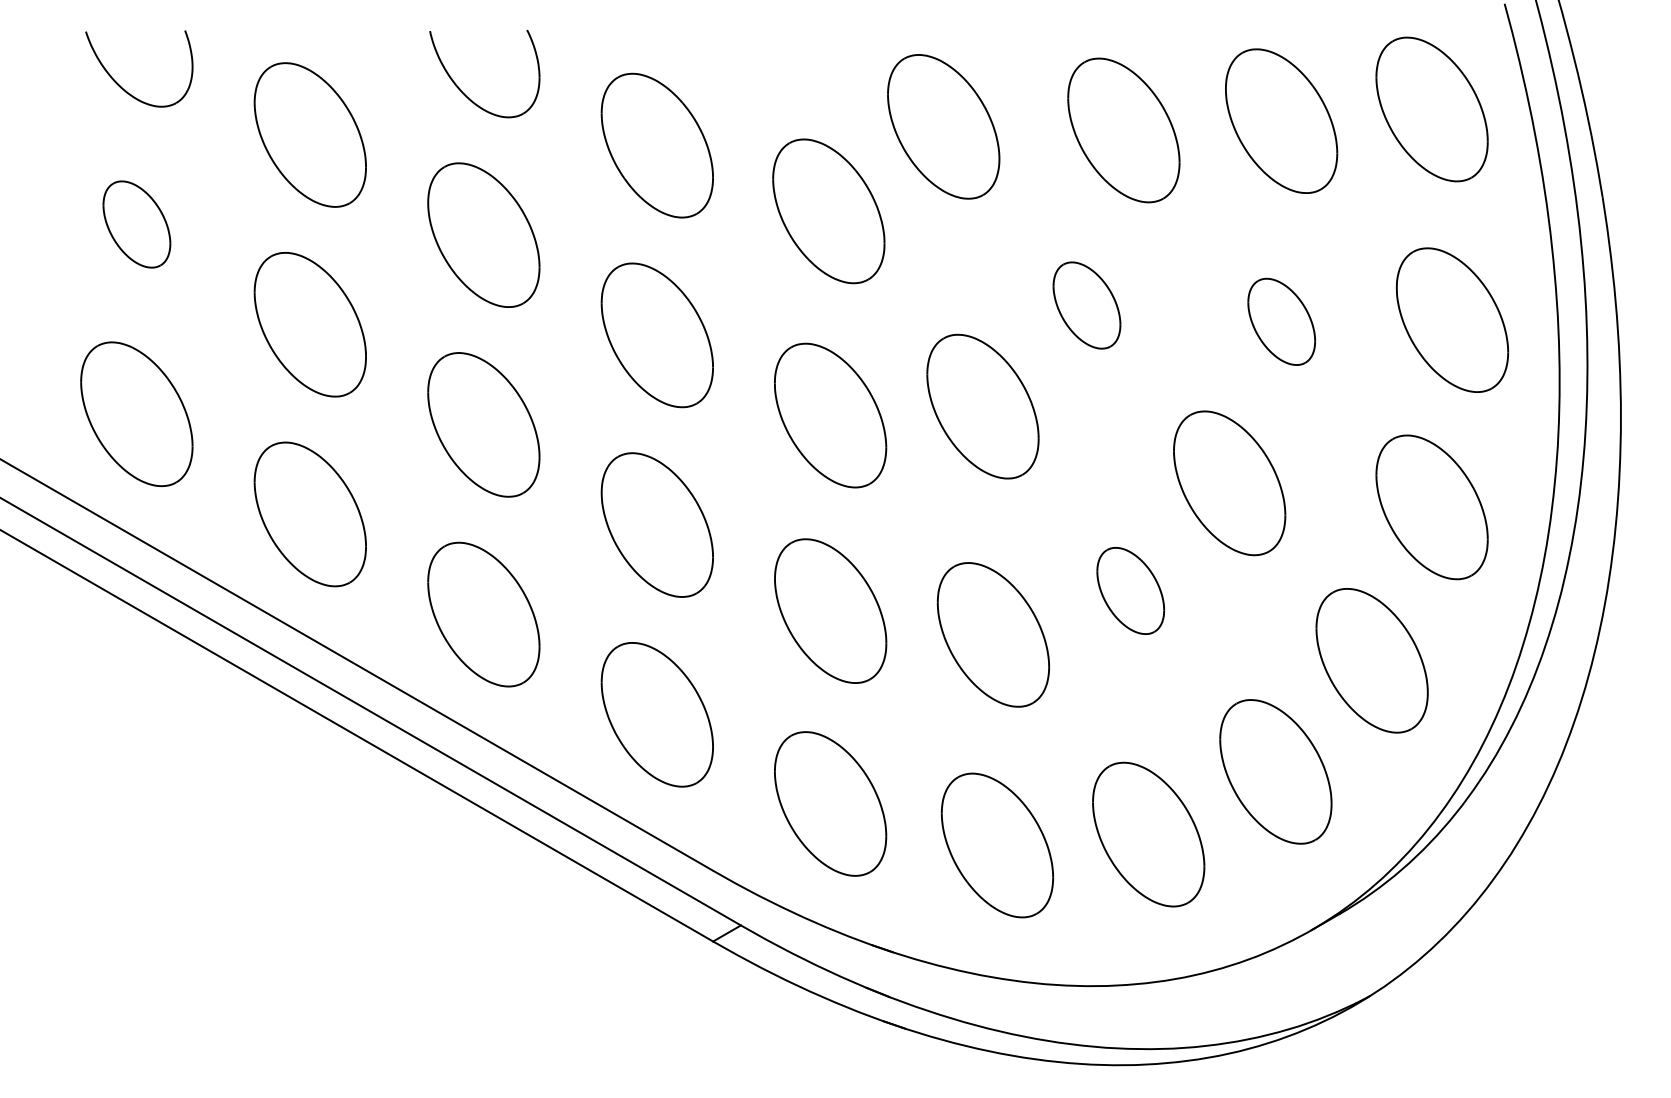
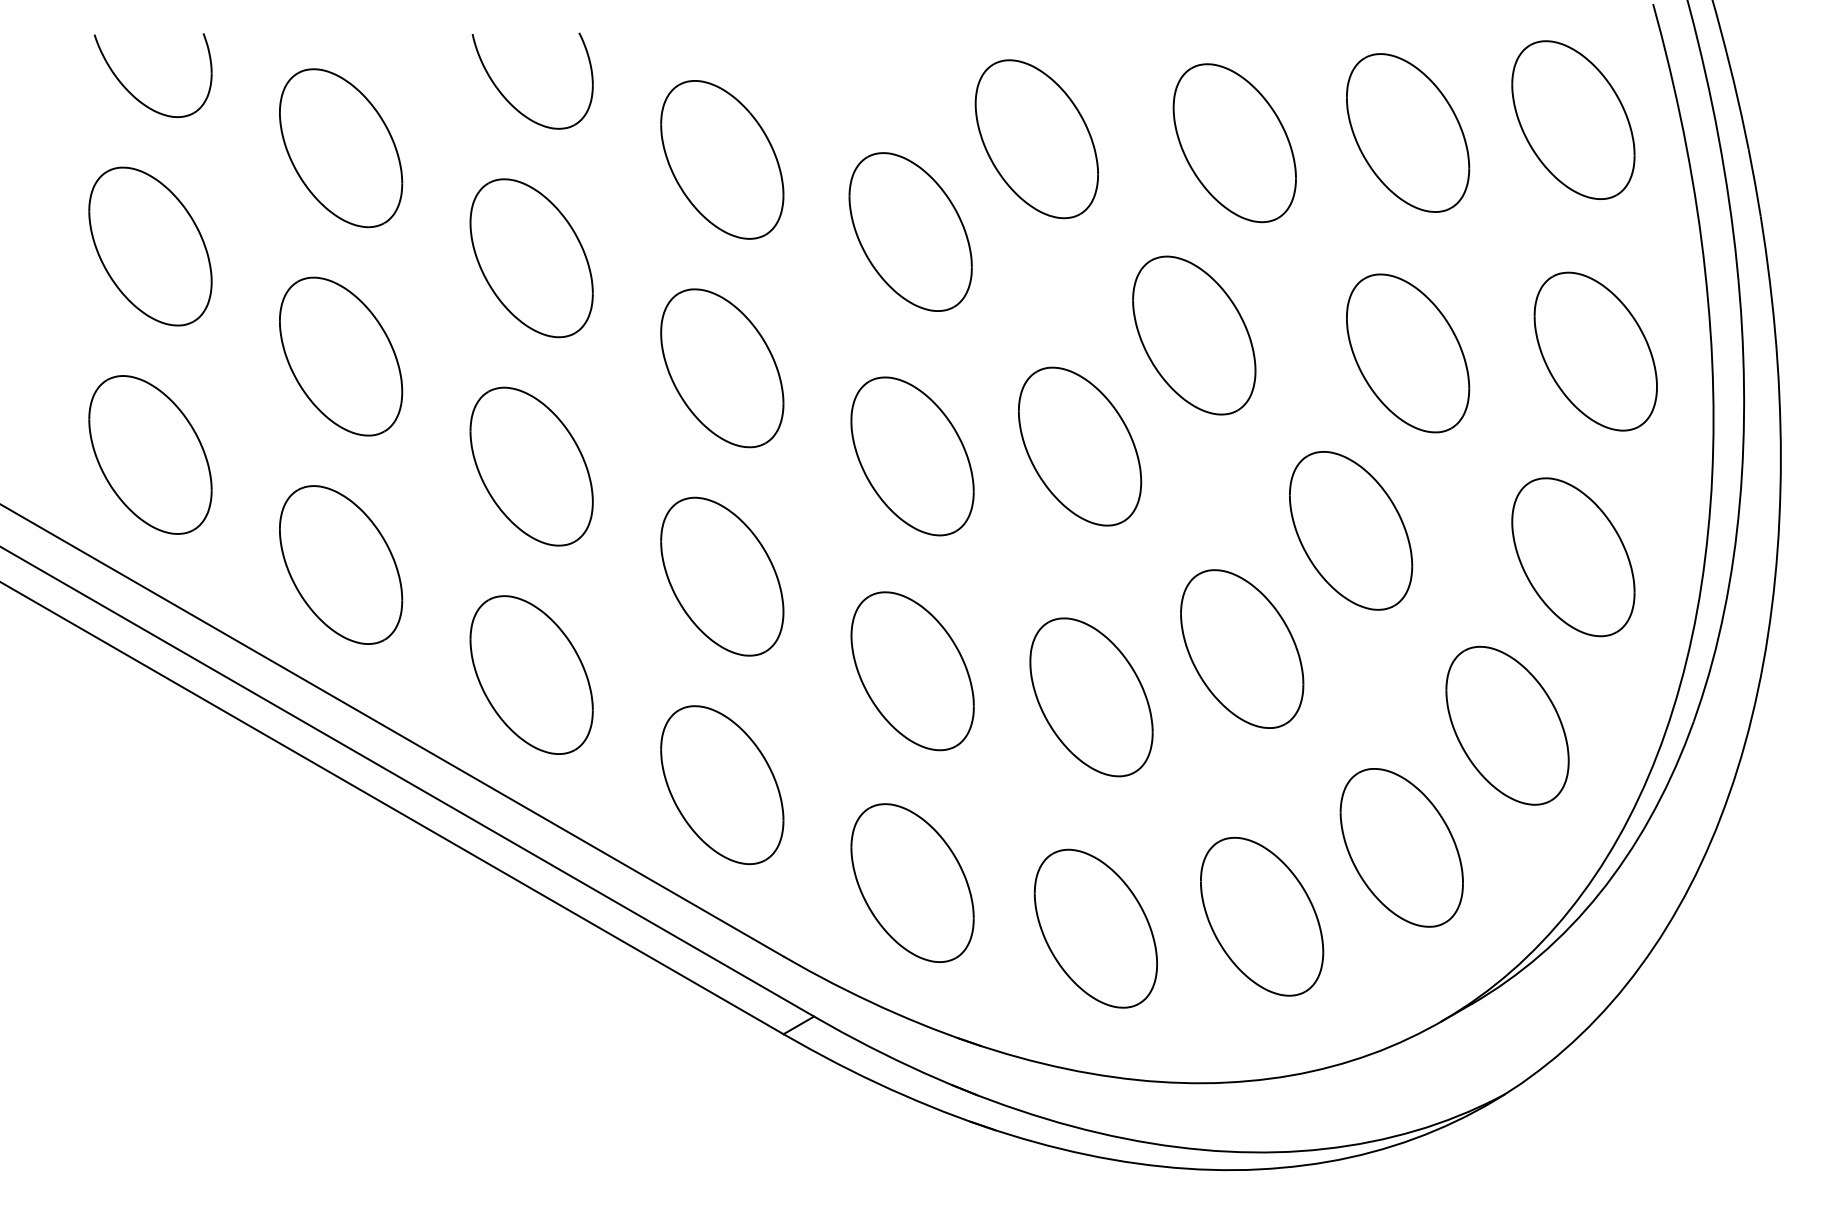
part: (136, 224) -> (150, 246), size x1.67
part: (1086, 305) -> (1193, 335), size x1.67
part: (1281, 321) -> (1407, 353), size x1.67
part: (1130, 590) -> (1242, 648), size x1.67

